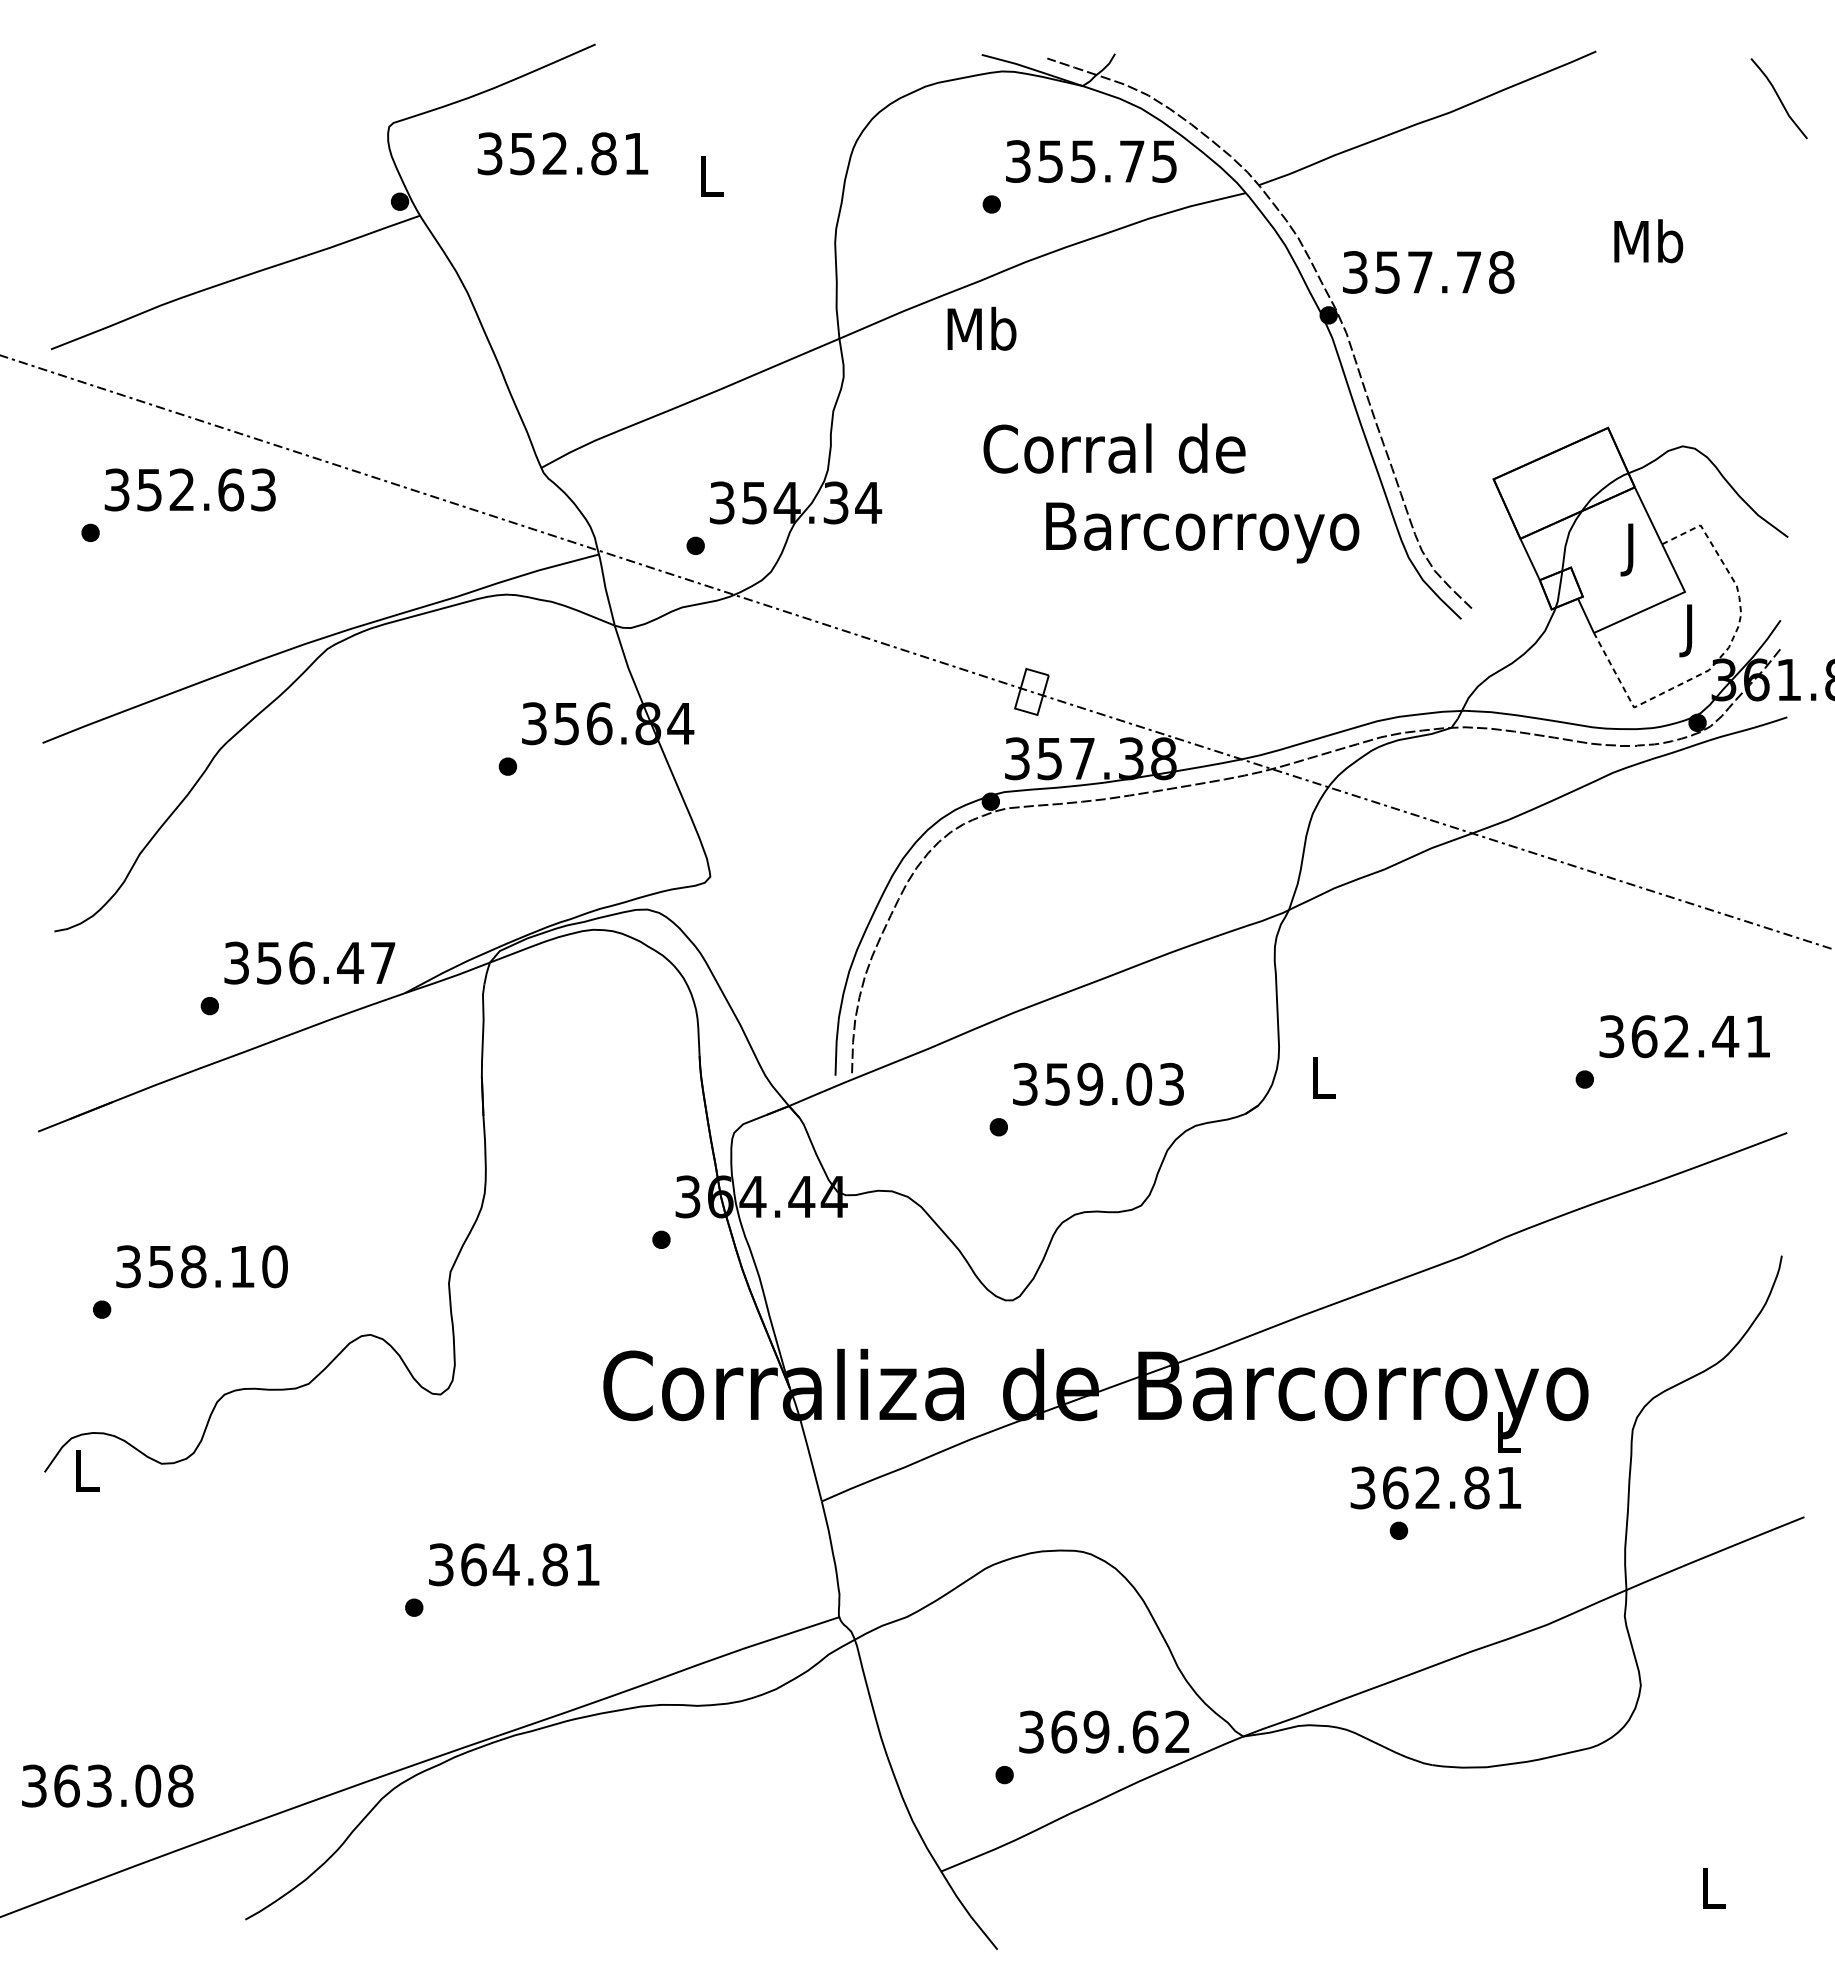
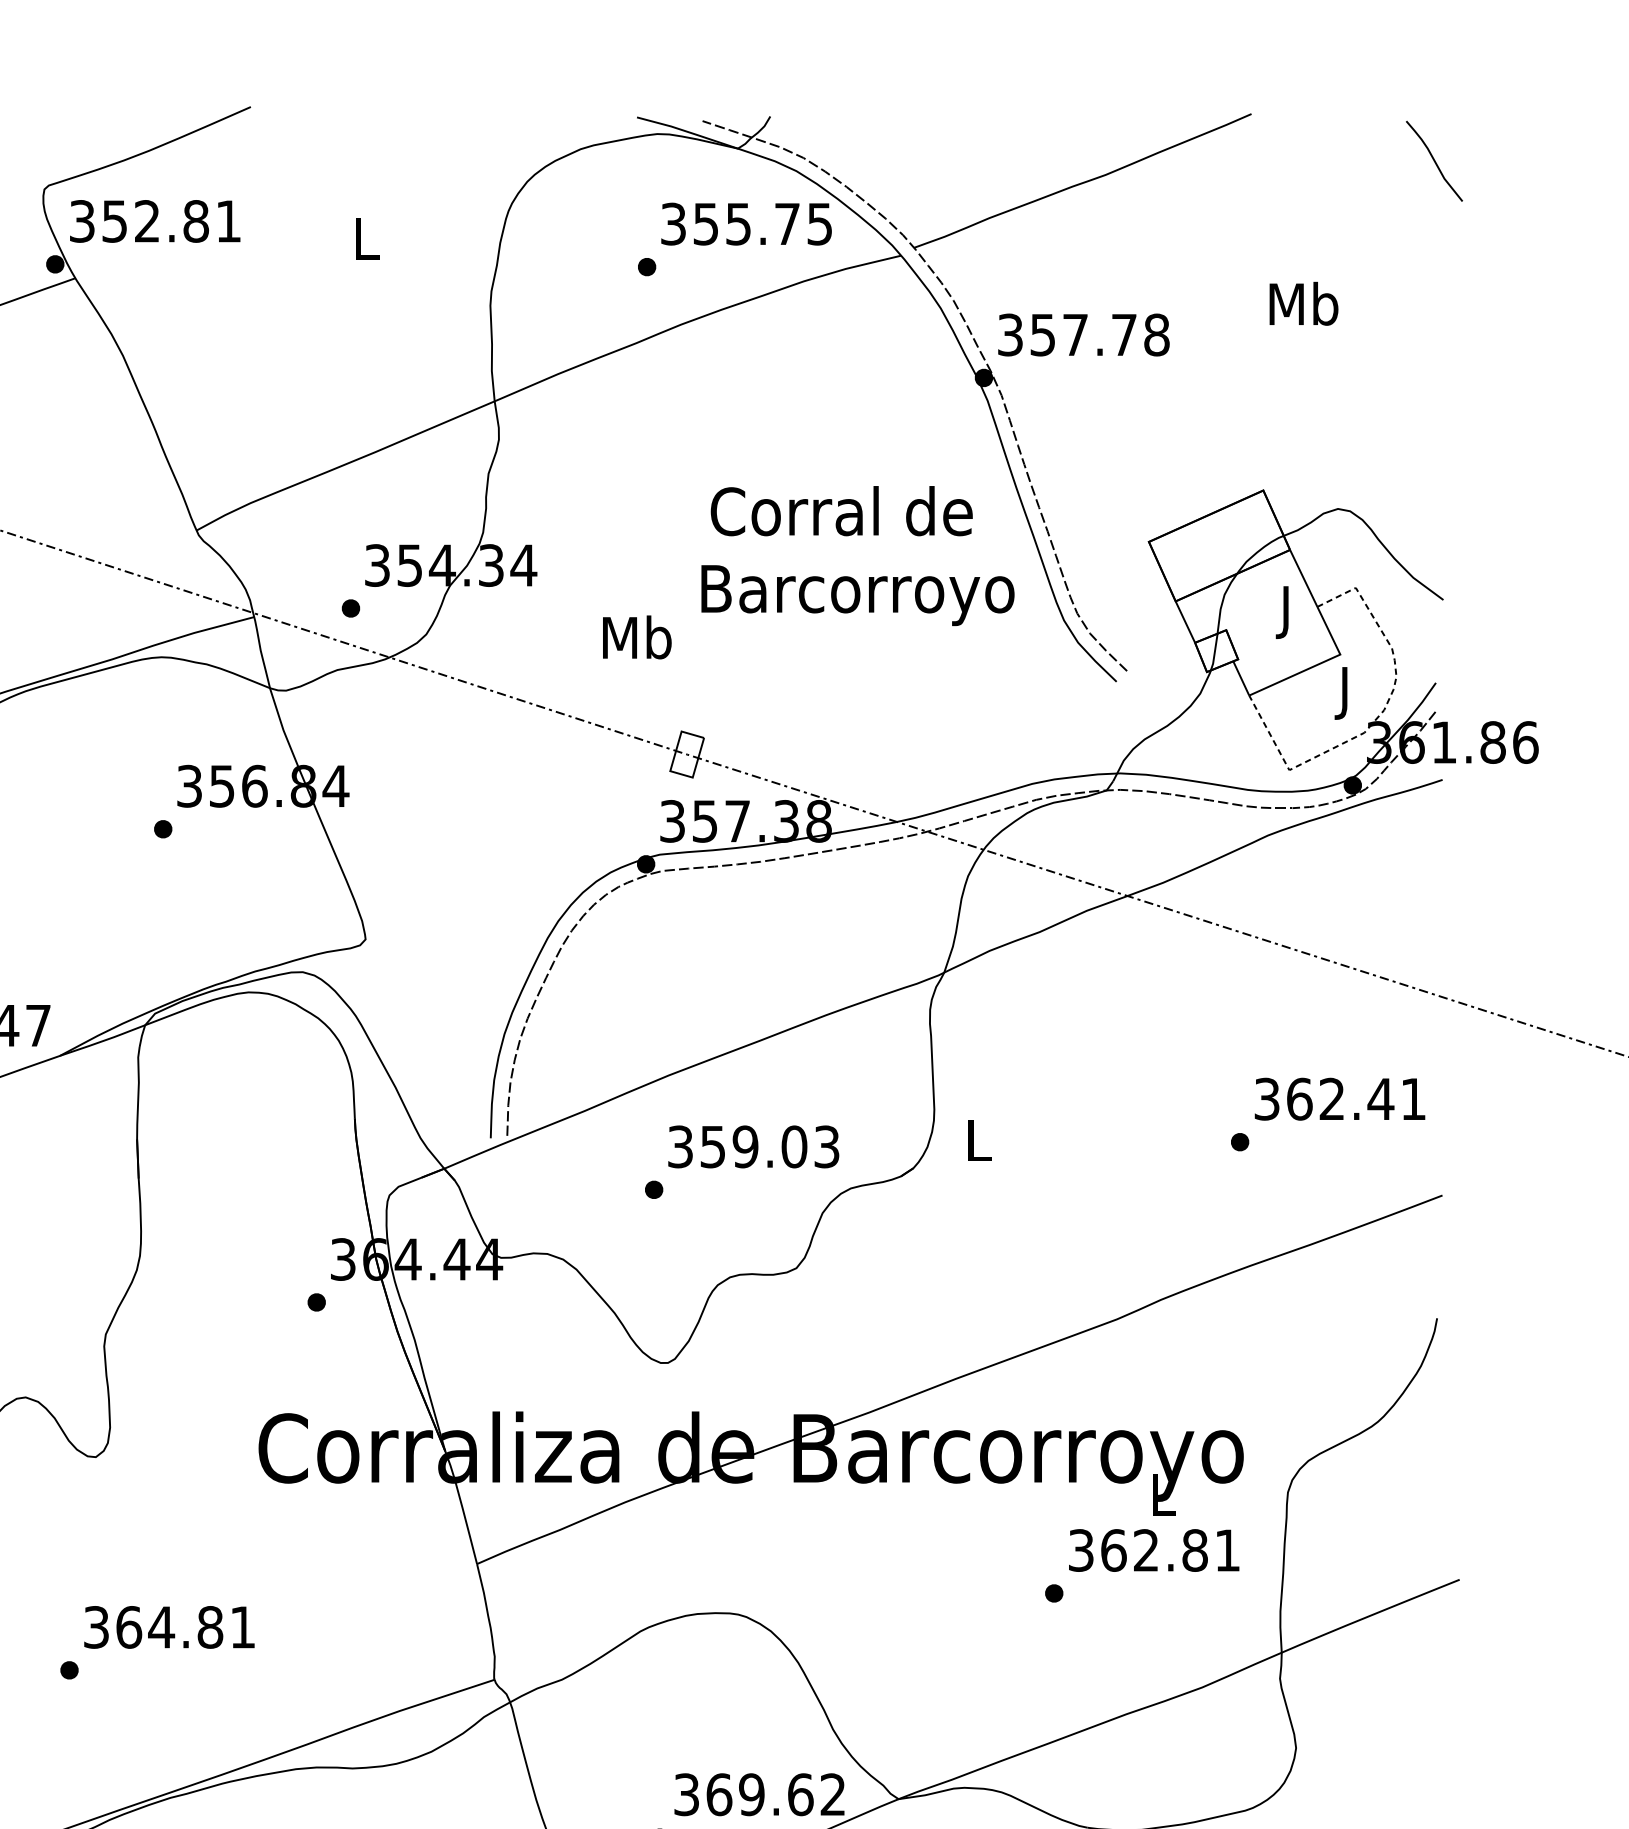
text: (562, 153) -> (154, 221), moved
text: (981, 328) -> (636, 637), moved
text: (1114, 448) -> (841, 511), moved
text: (1435, 1487) -> (1153, 1550), moved

